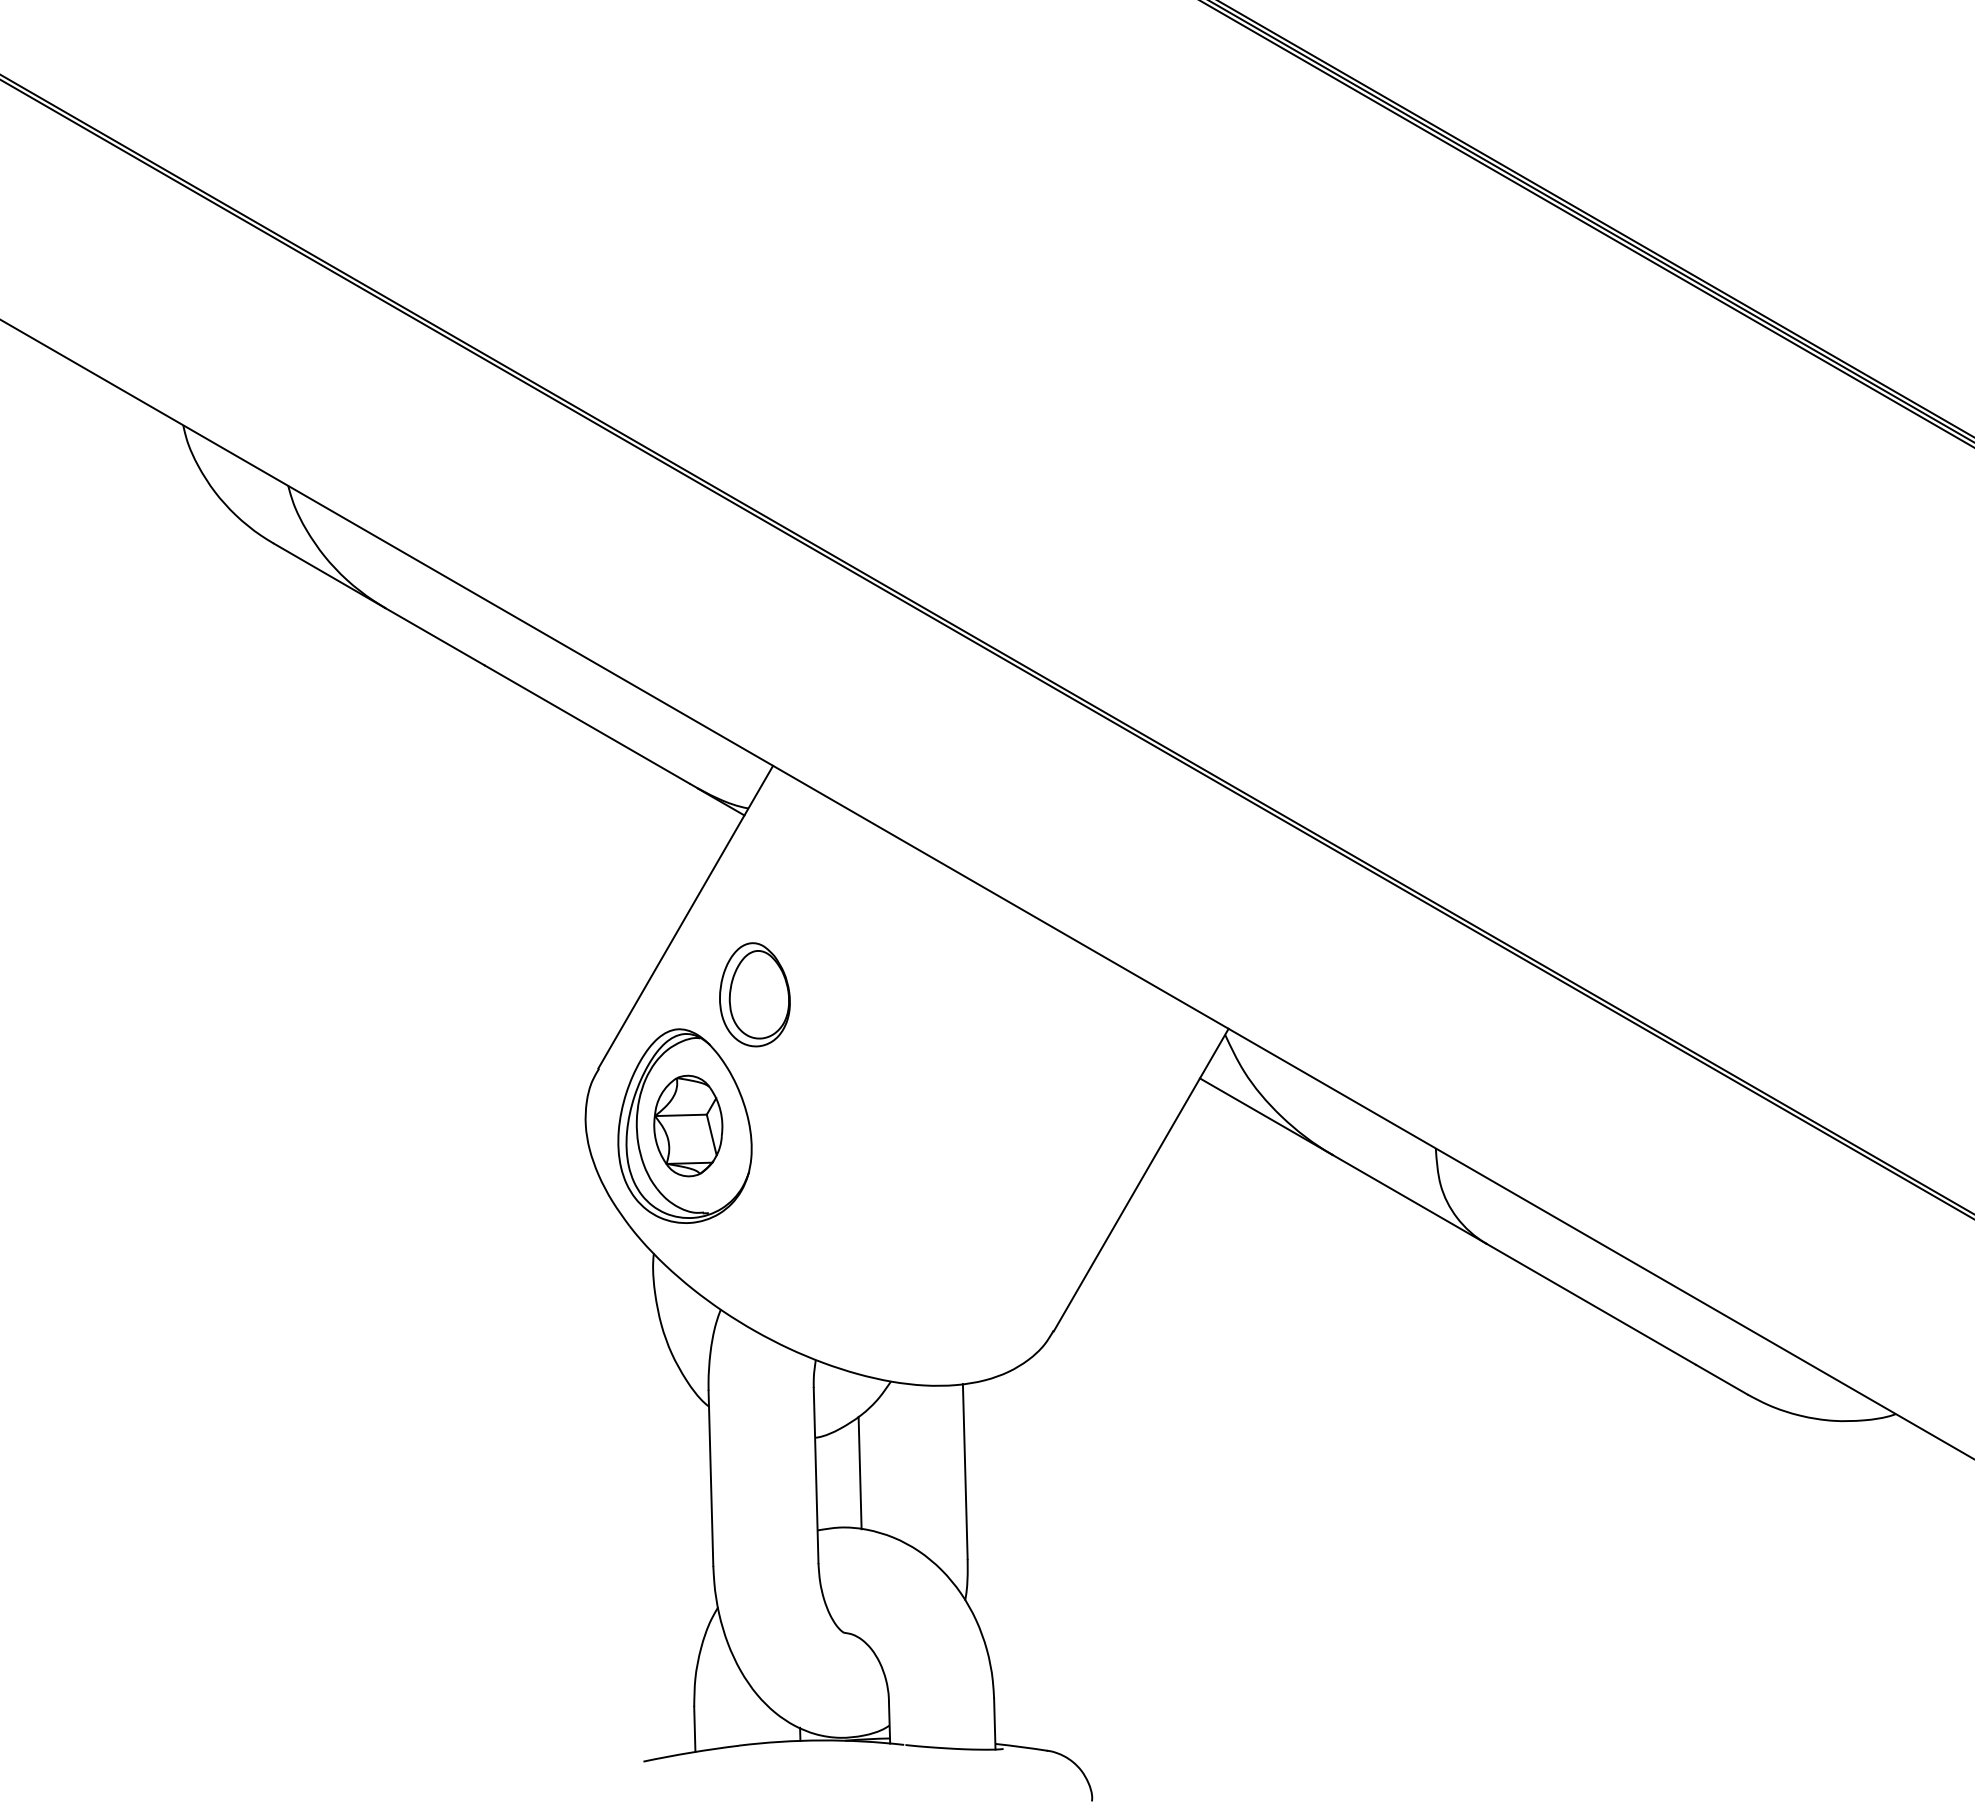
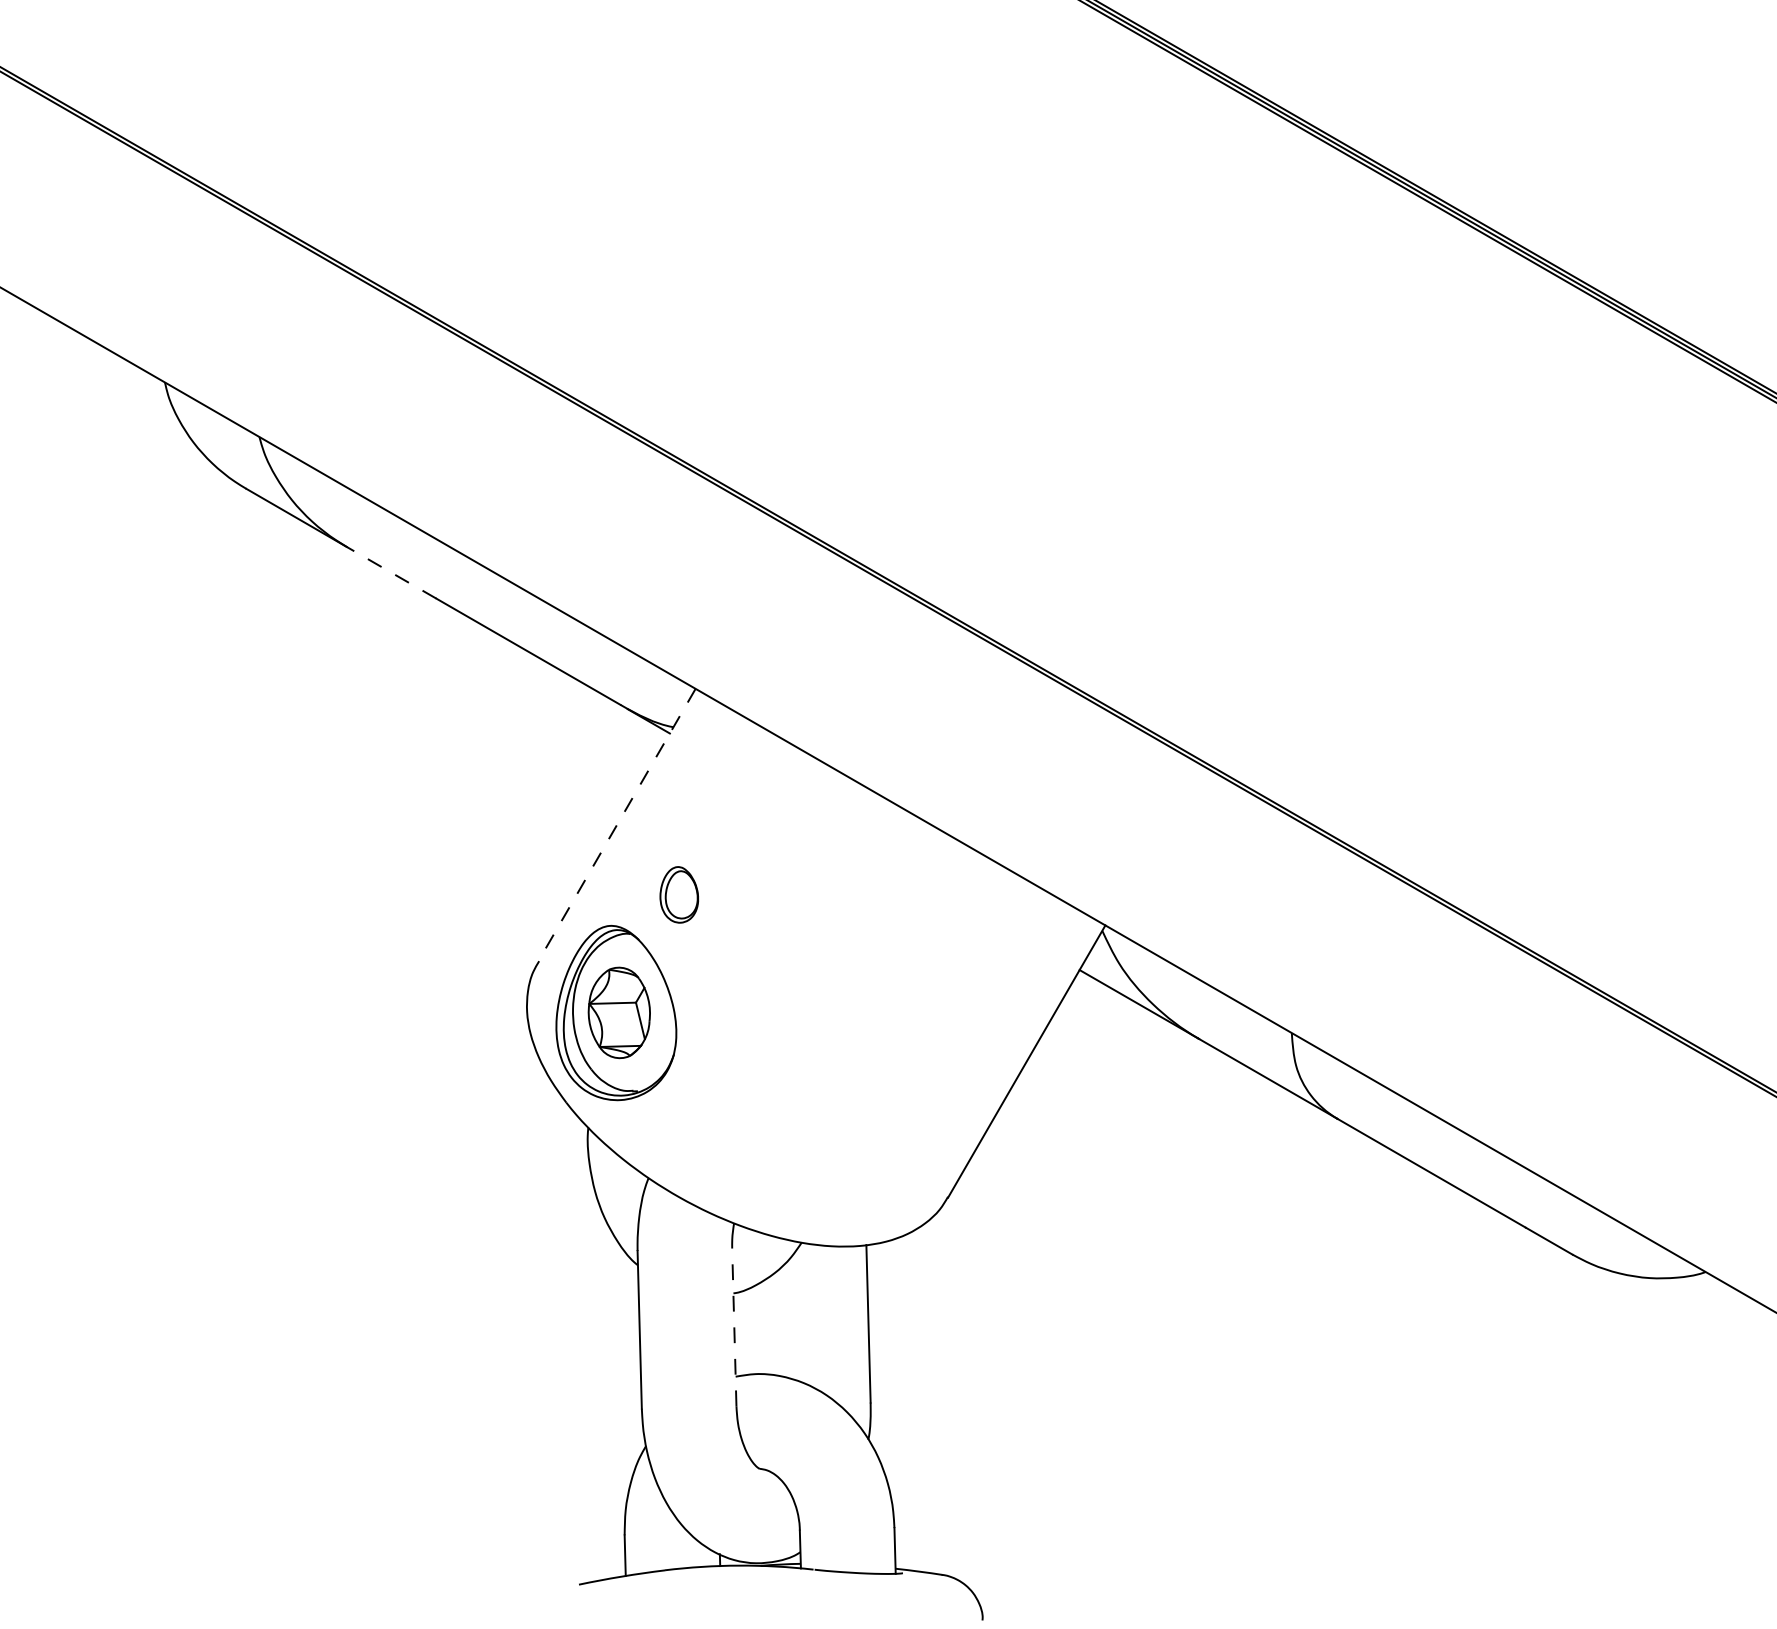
line: (434, 636) -> (391, 572), solid -> dashed
line: (685, 917) -> (616, 825), solid -> dashed
part: (754, 994) -> (678, 894), size x0.6
line: (859, 1472) -> (773, 1324), removed
line: (816, 1475) -> (734, 1327), solid -> dashed

